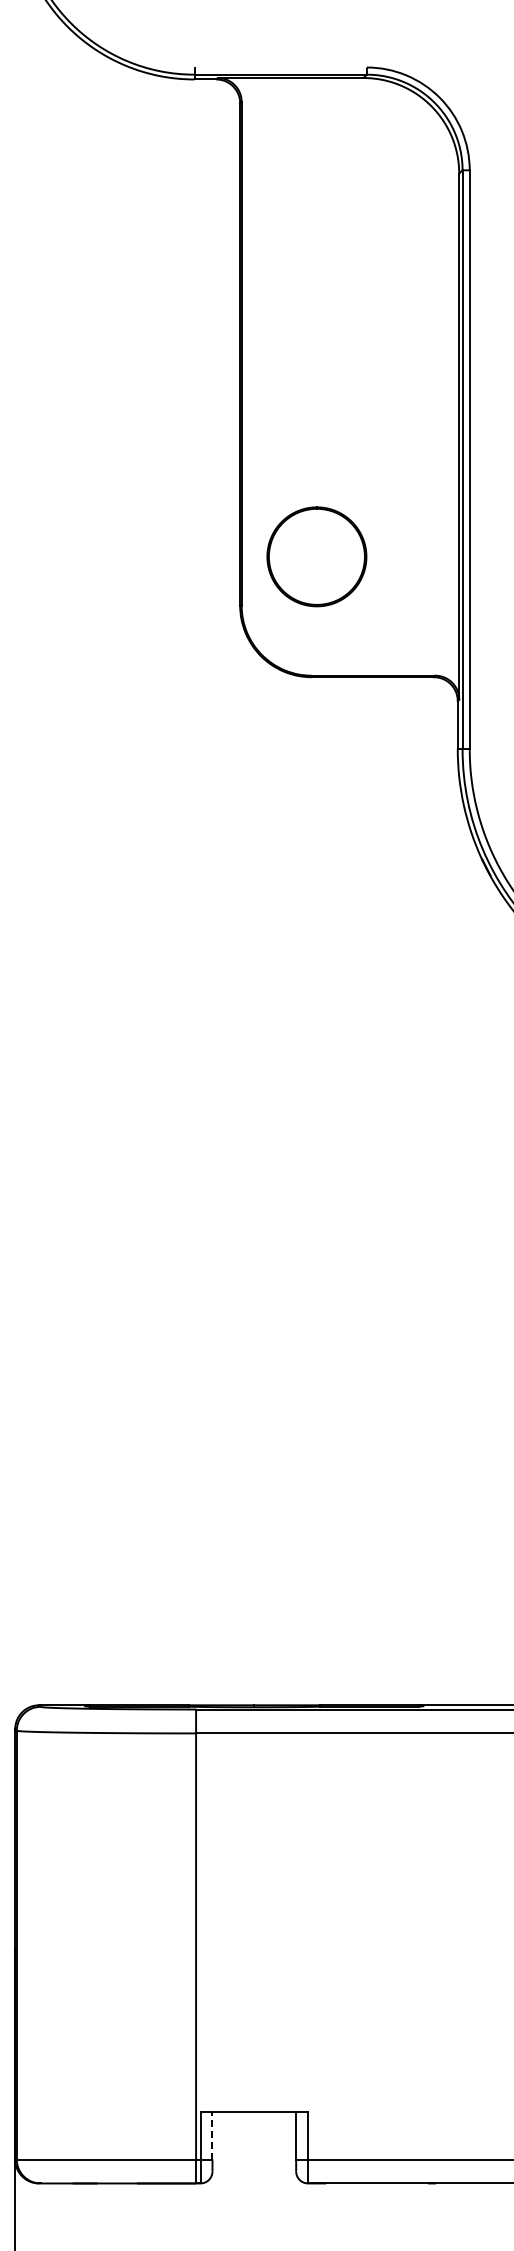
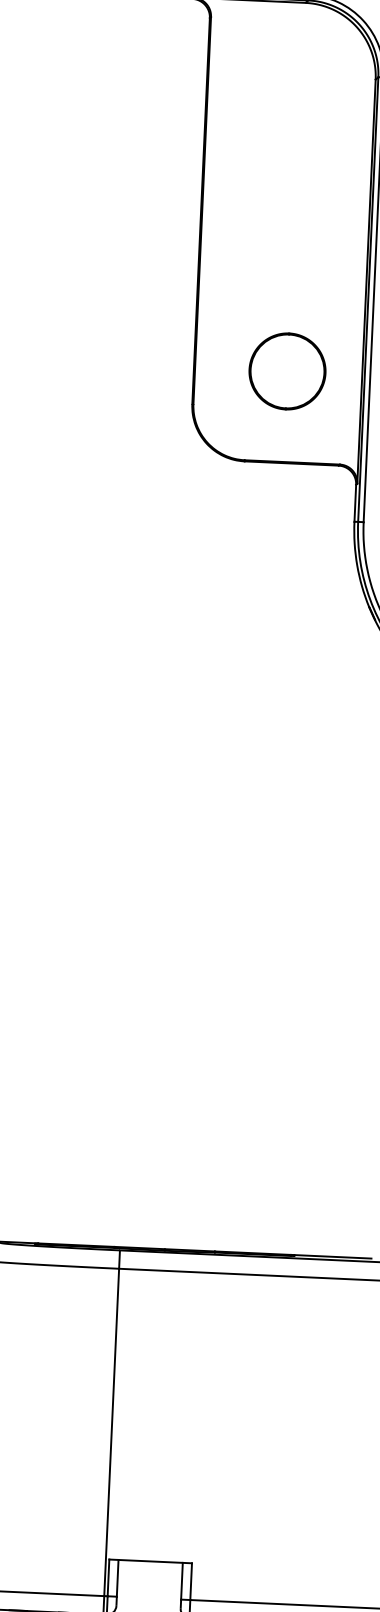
part: (316, 556) -> (287, 371), moved
line: (212, 2135) -> (117, 1578), dashed -> solid

